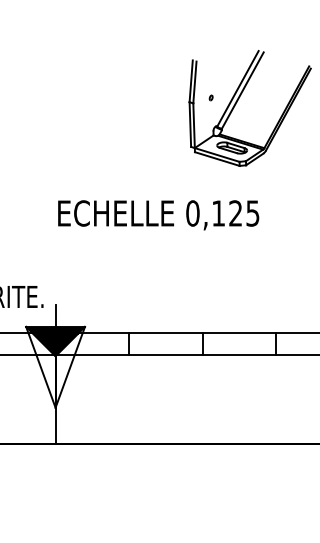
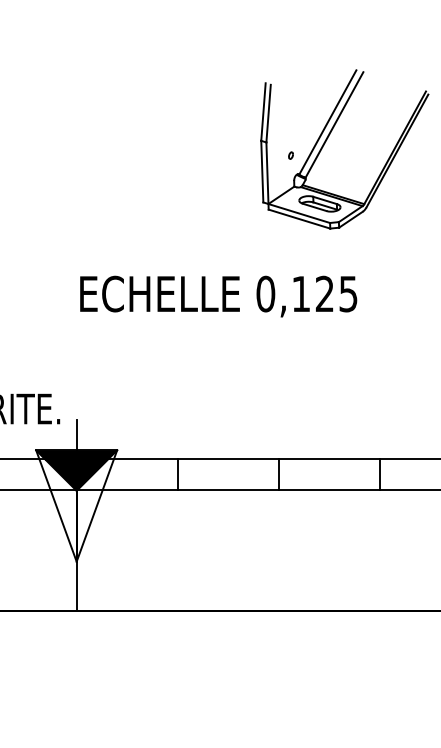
part: (210, 97) -> (290, 154), moved

